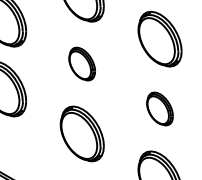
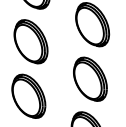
part: (81, 63) -> (30, 41), size x1.67
part: (159, 108) -> (90, 78), size x1.67

